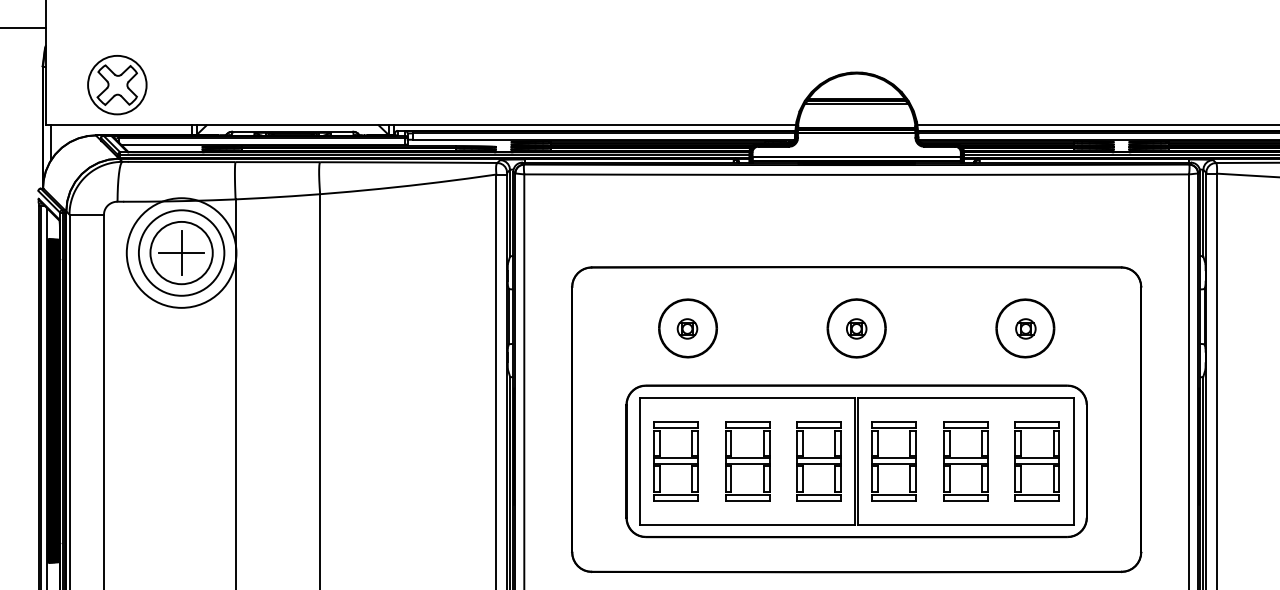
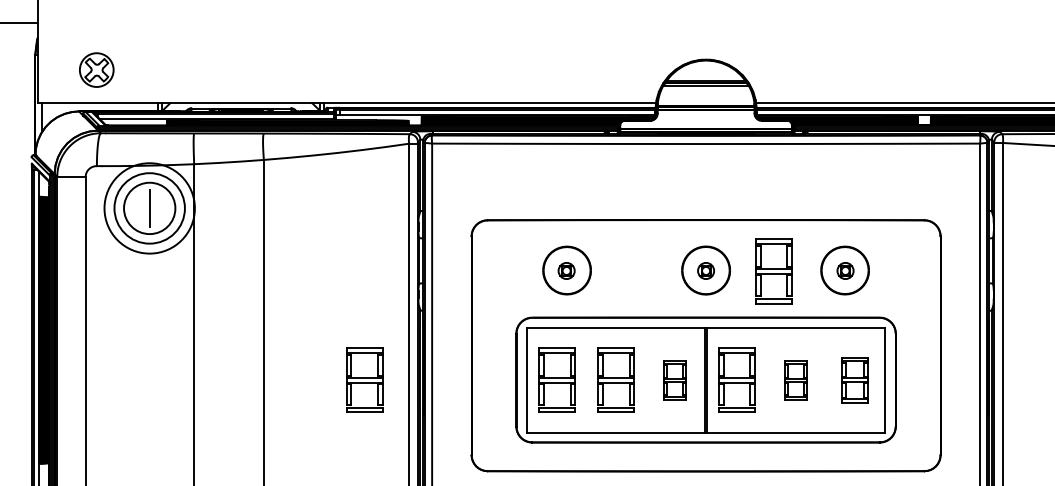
part: (117, 85) -> (96, 70), size x0.7
line: (181, 253) -> (149, 208), removed
part: (938, 329) -> (773, 271), added
part: (442, 461) -> (364, 380), added
part: (818, 461) -> (674, 380), size x0.6
part: (965, 461) -> (795, 380), size x0.6
part: (1036, 461) -> (854, 380), size x0.7

